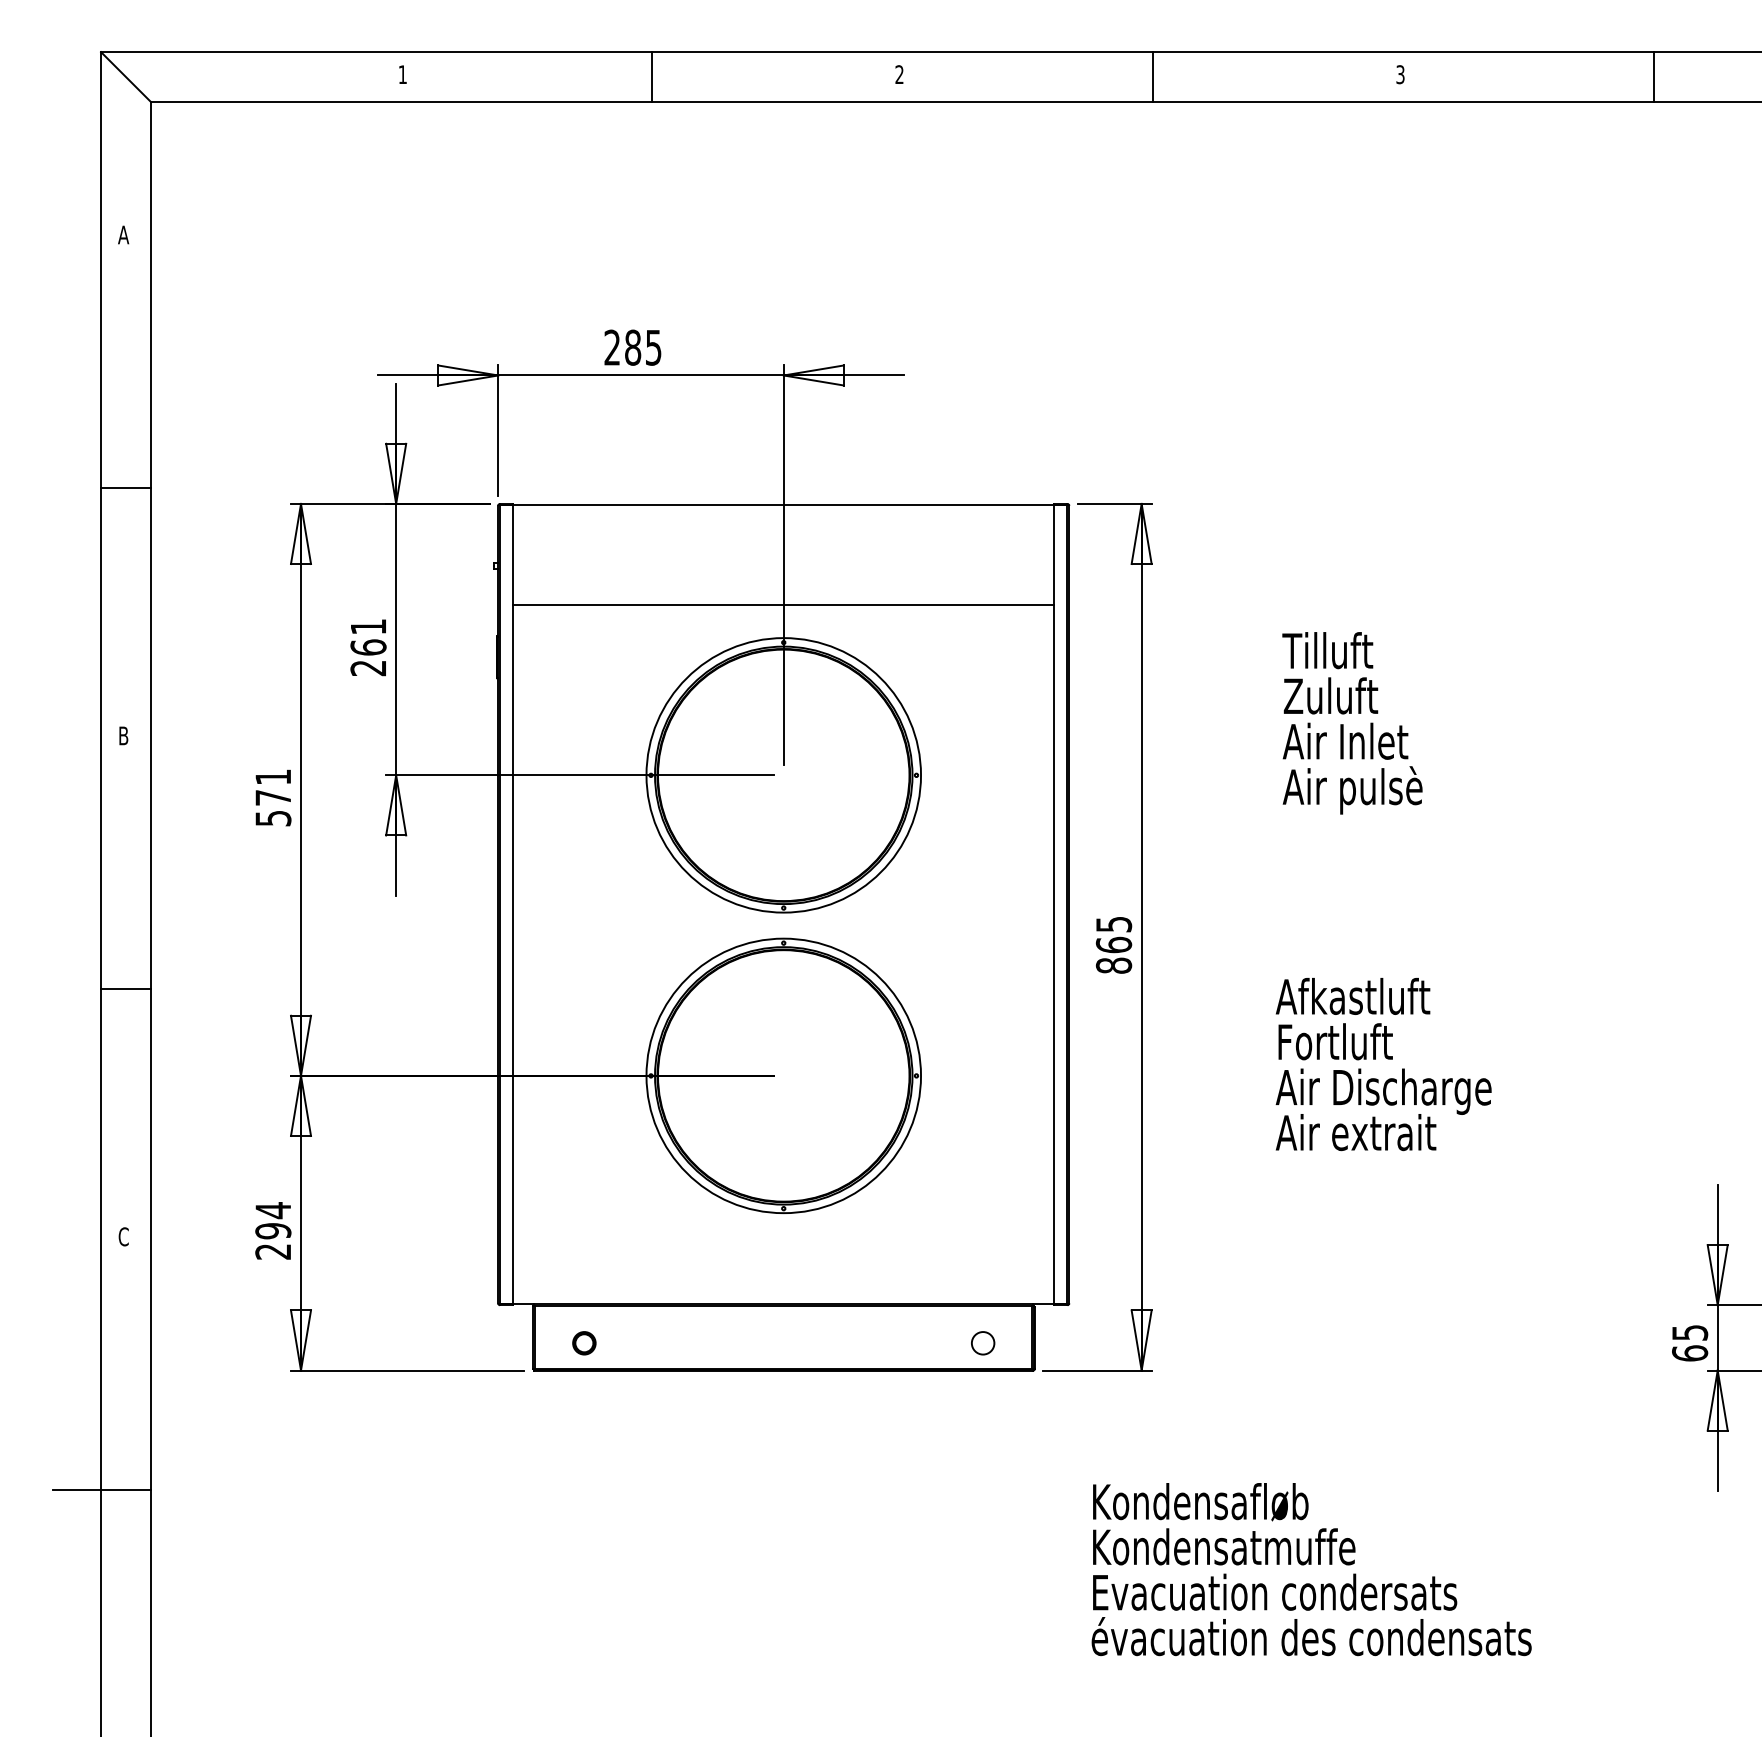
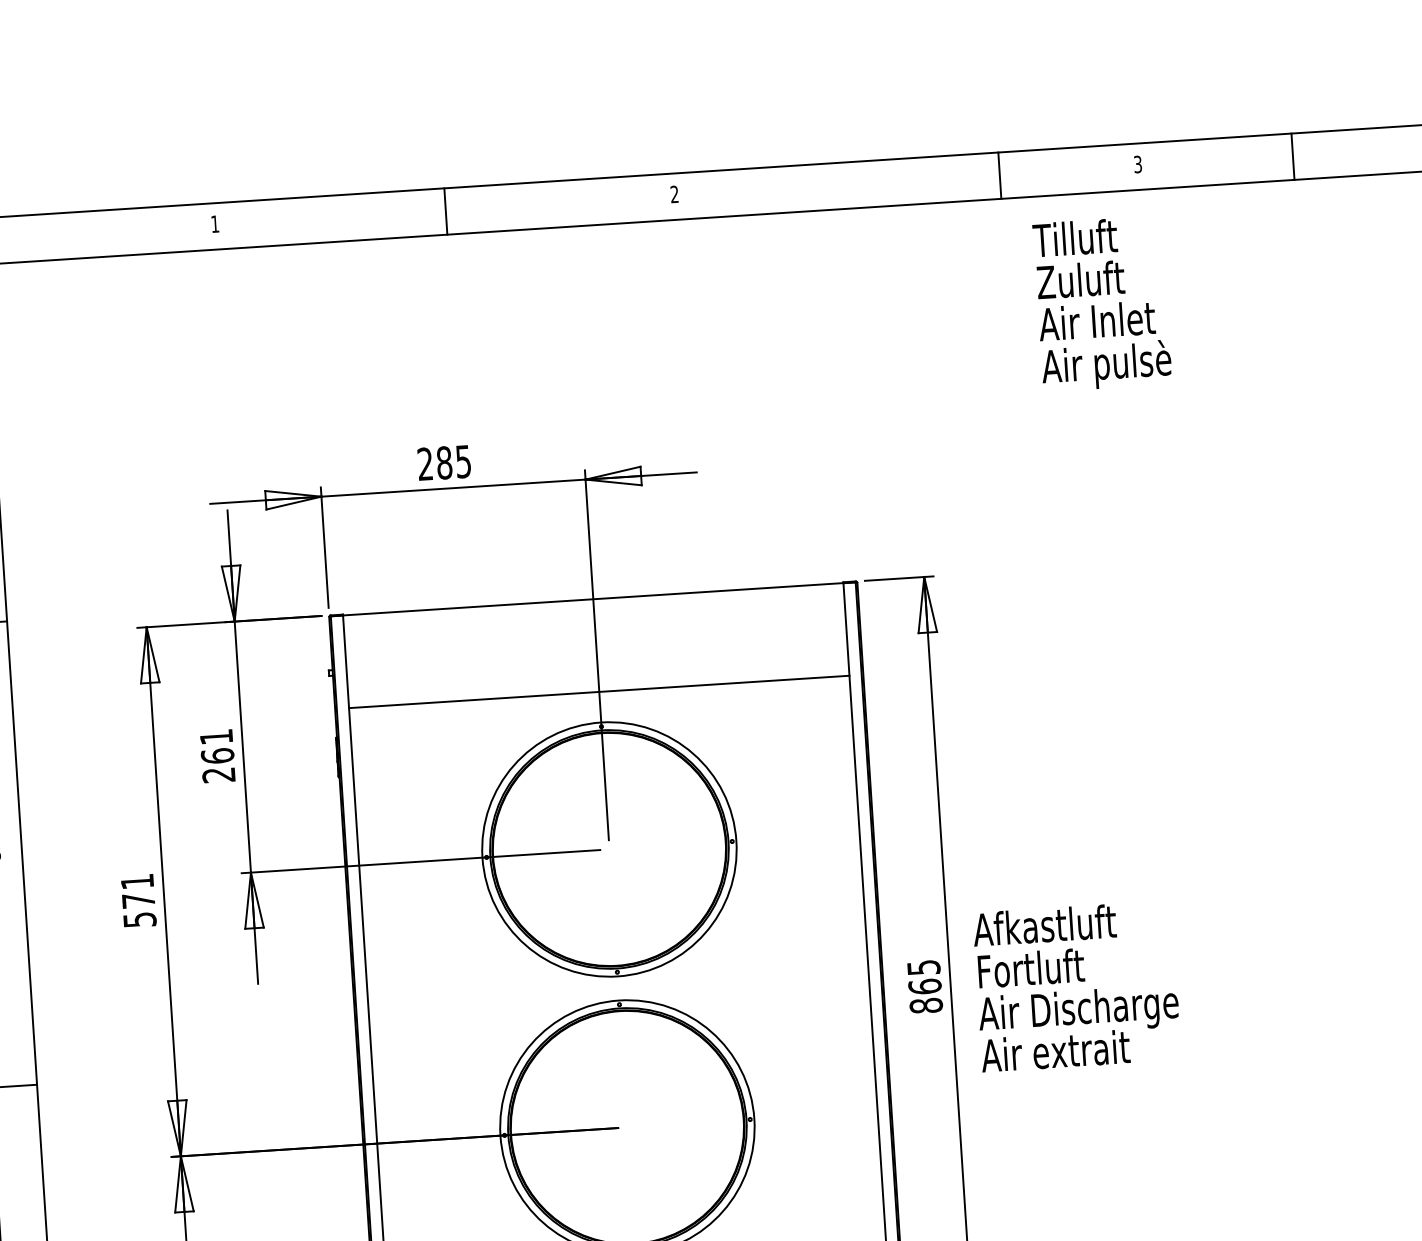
line: (1152, 77) -> (999, 176), moved
line: (1653, 77) -> (1292, 157), moved
text: (1352, 723) -> (1102, 304), moved
text: (1383, 1064) -> (1076, 986), moved

